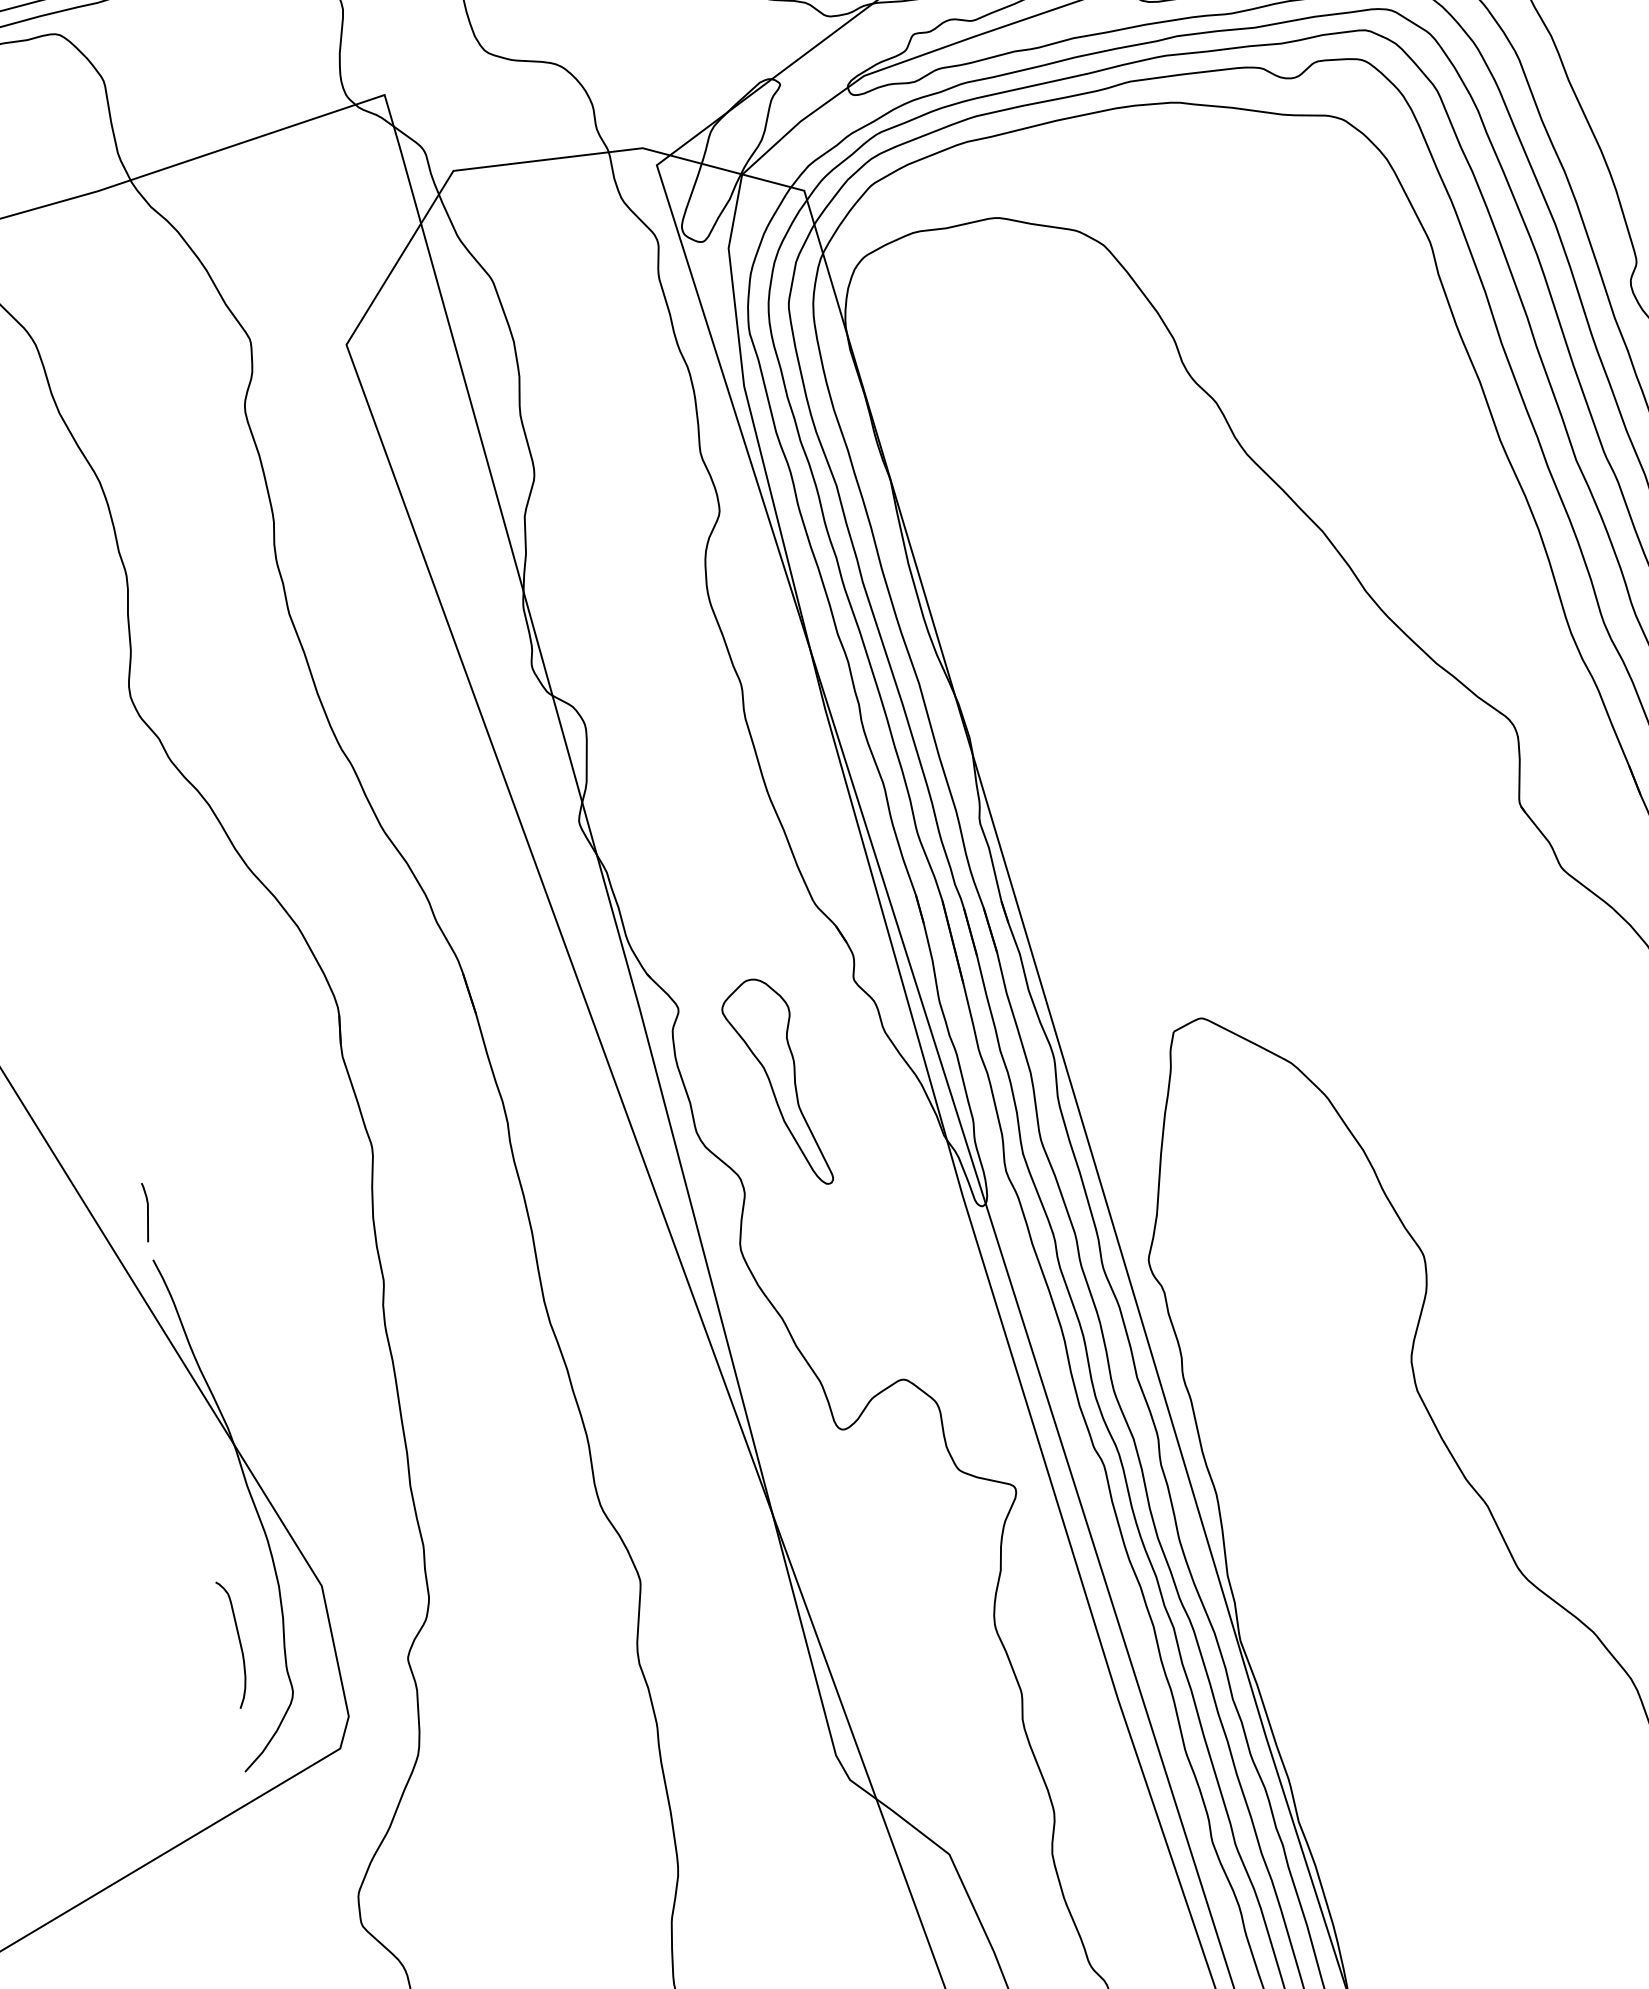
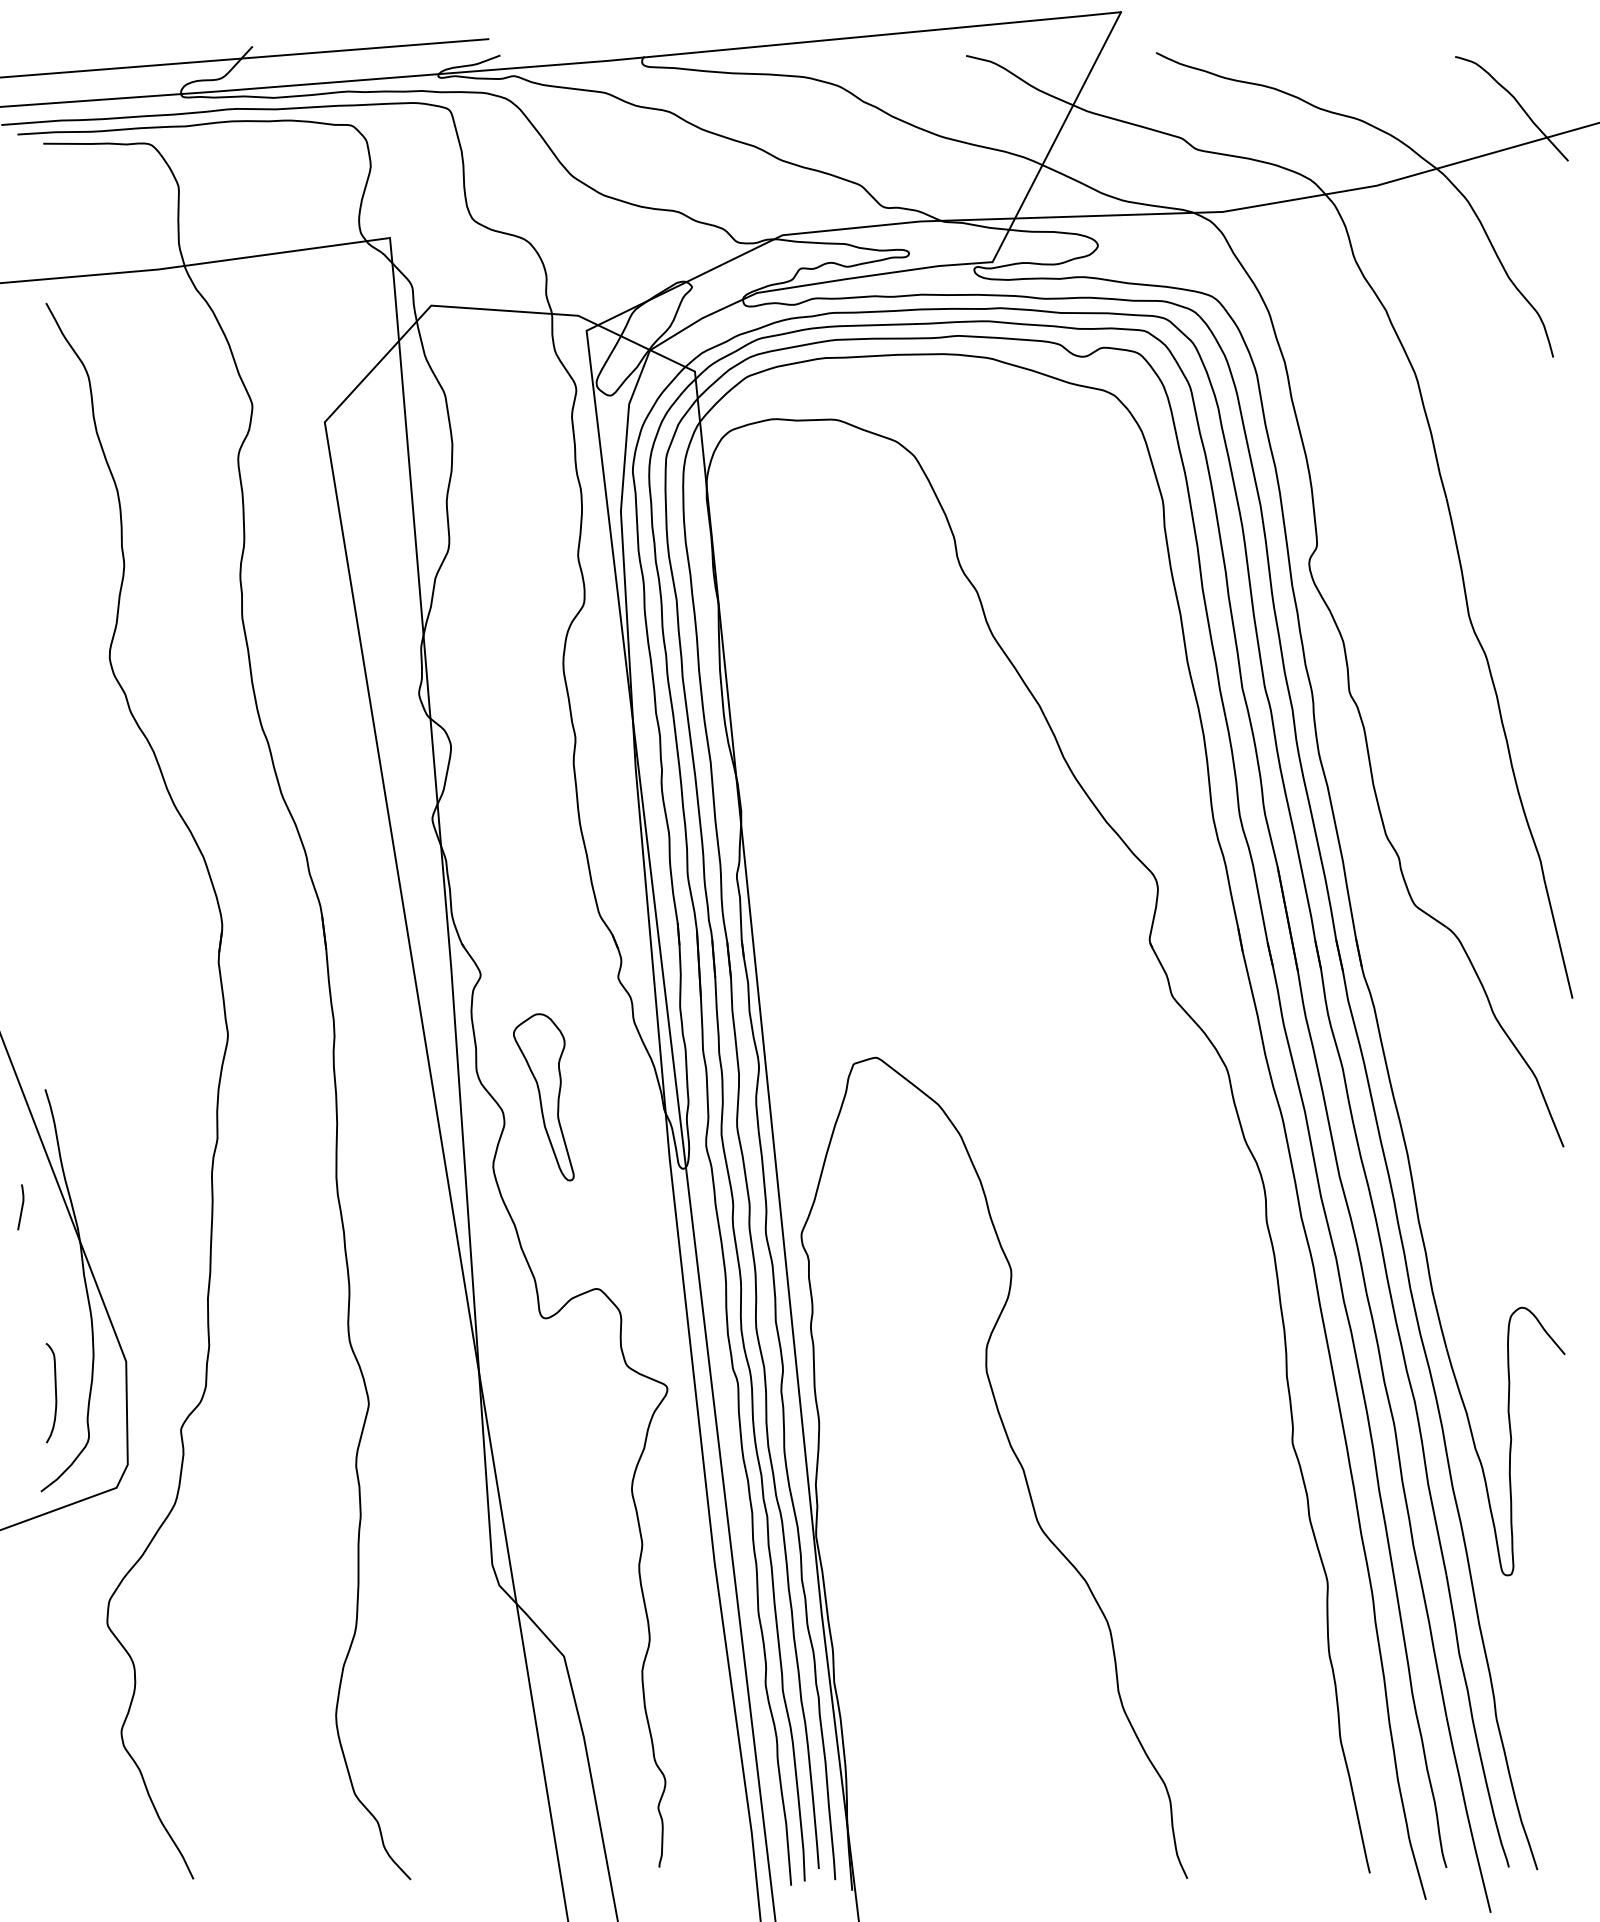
part: (775, 1084) -> (543, 1097), moved
line: (146, 1212) -> (21, 1207), moved

